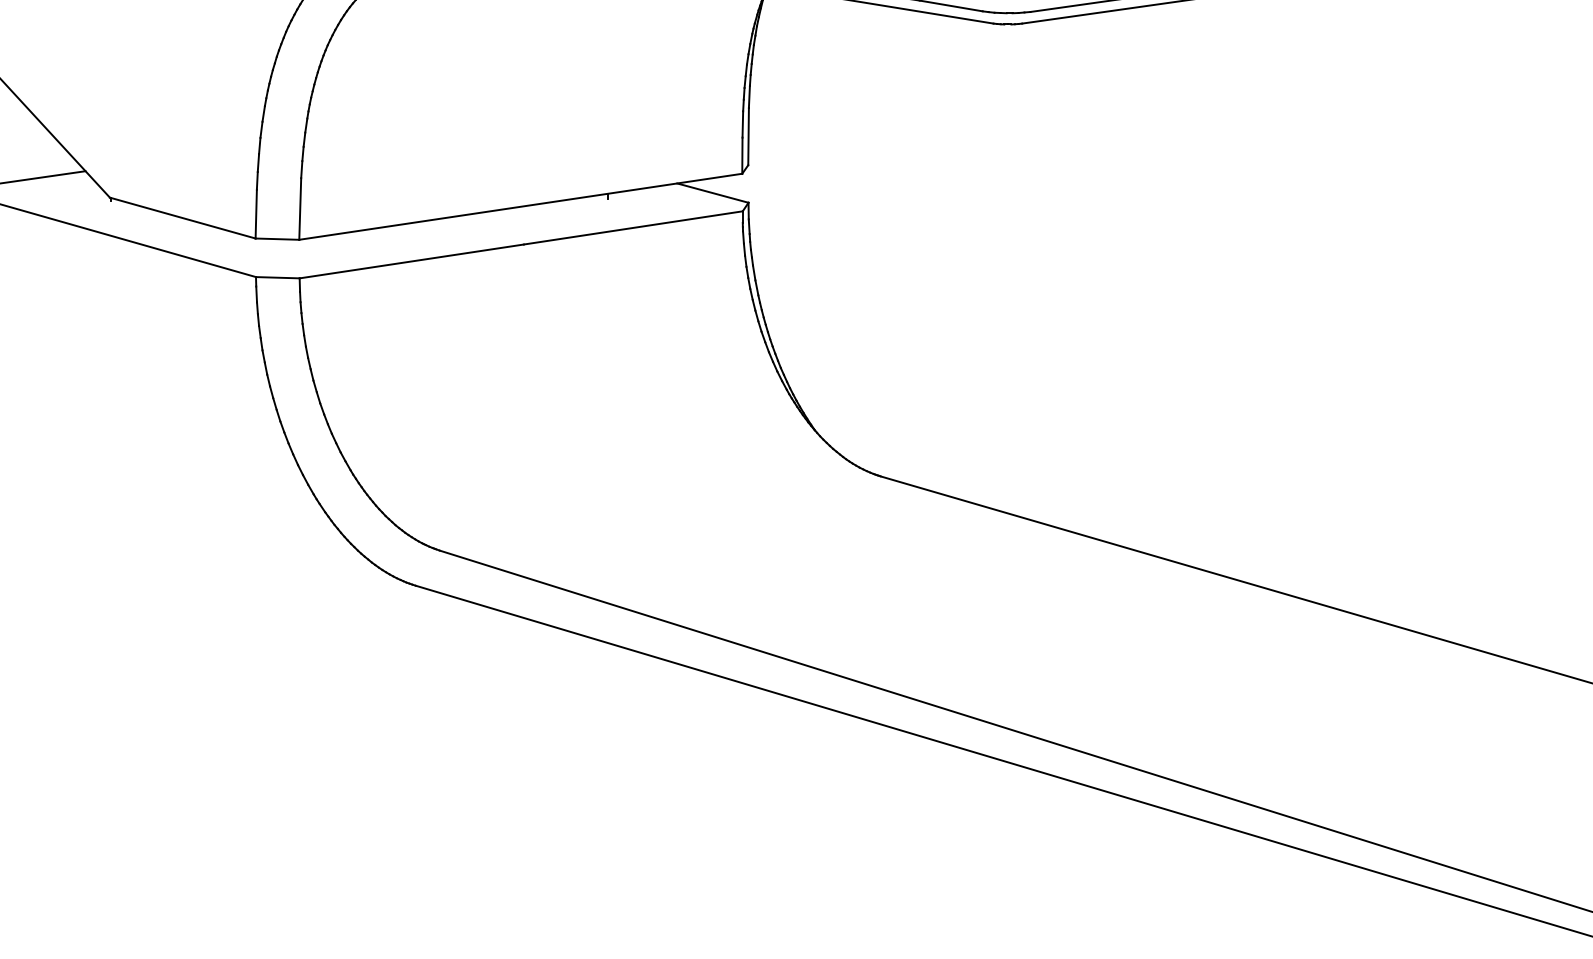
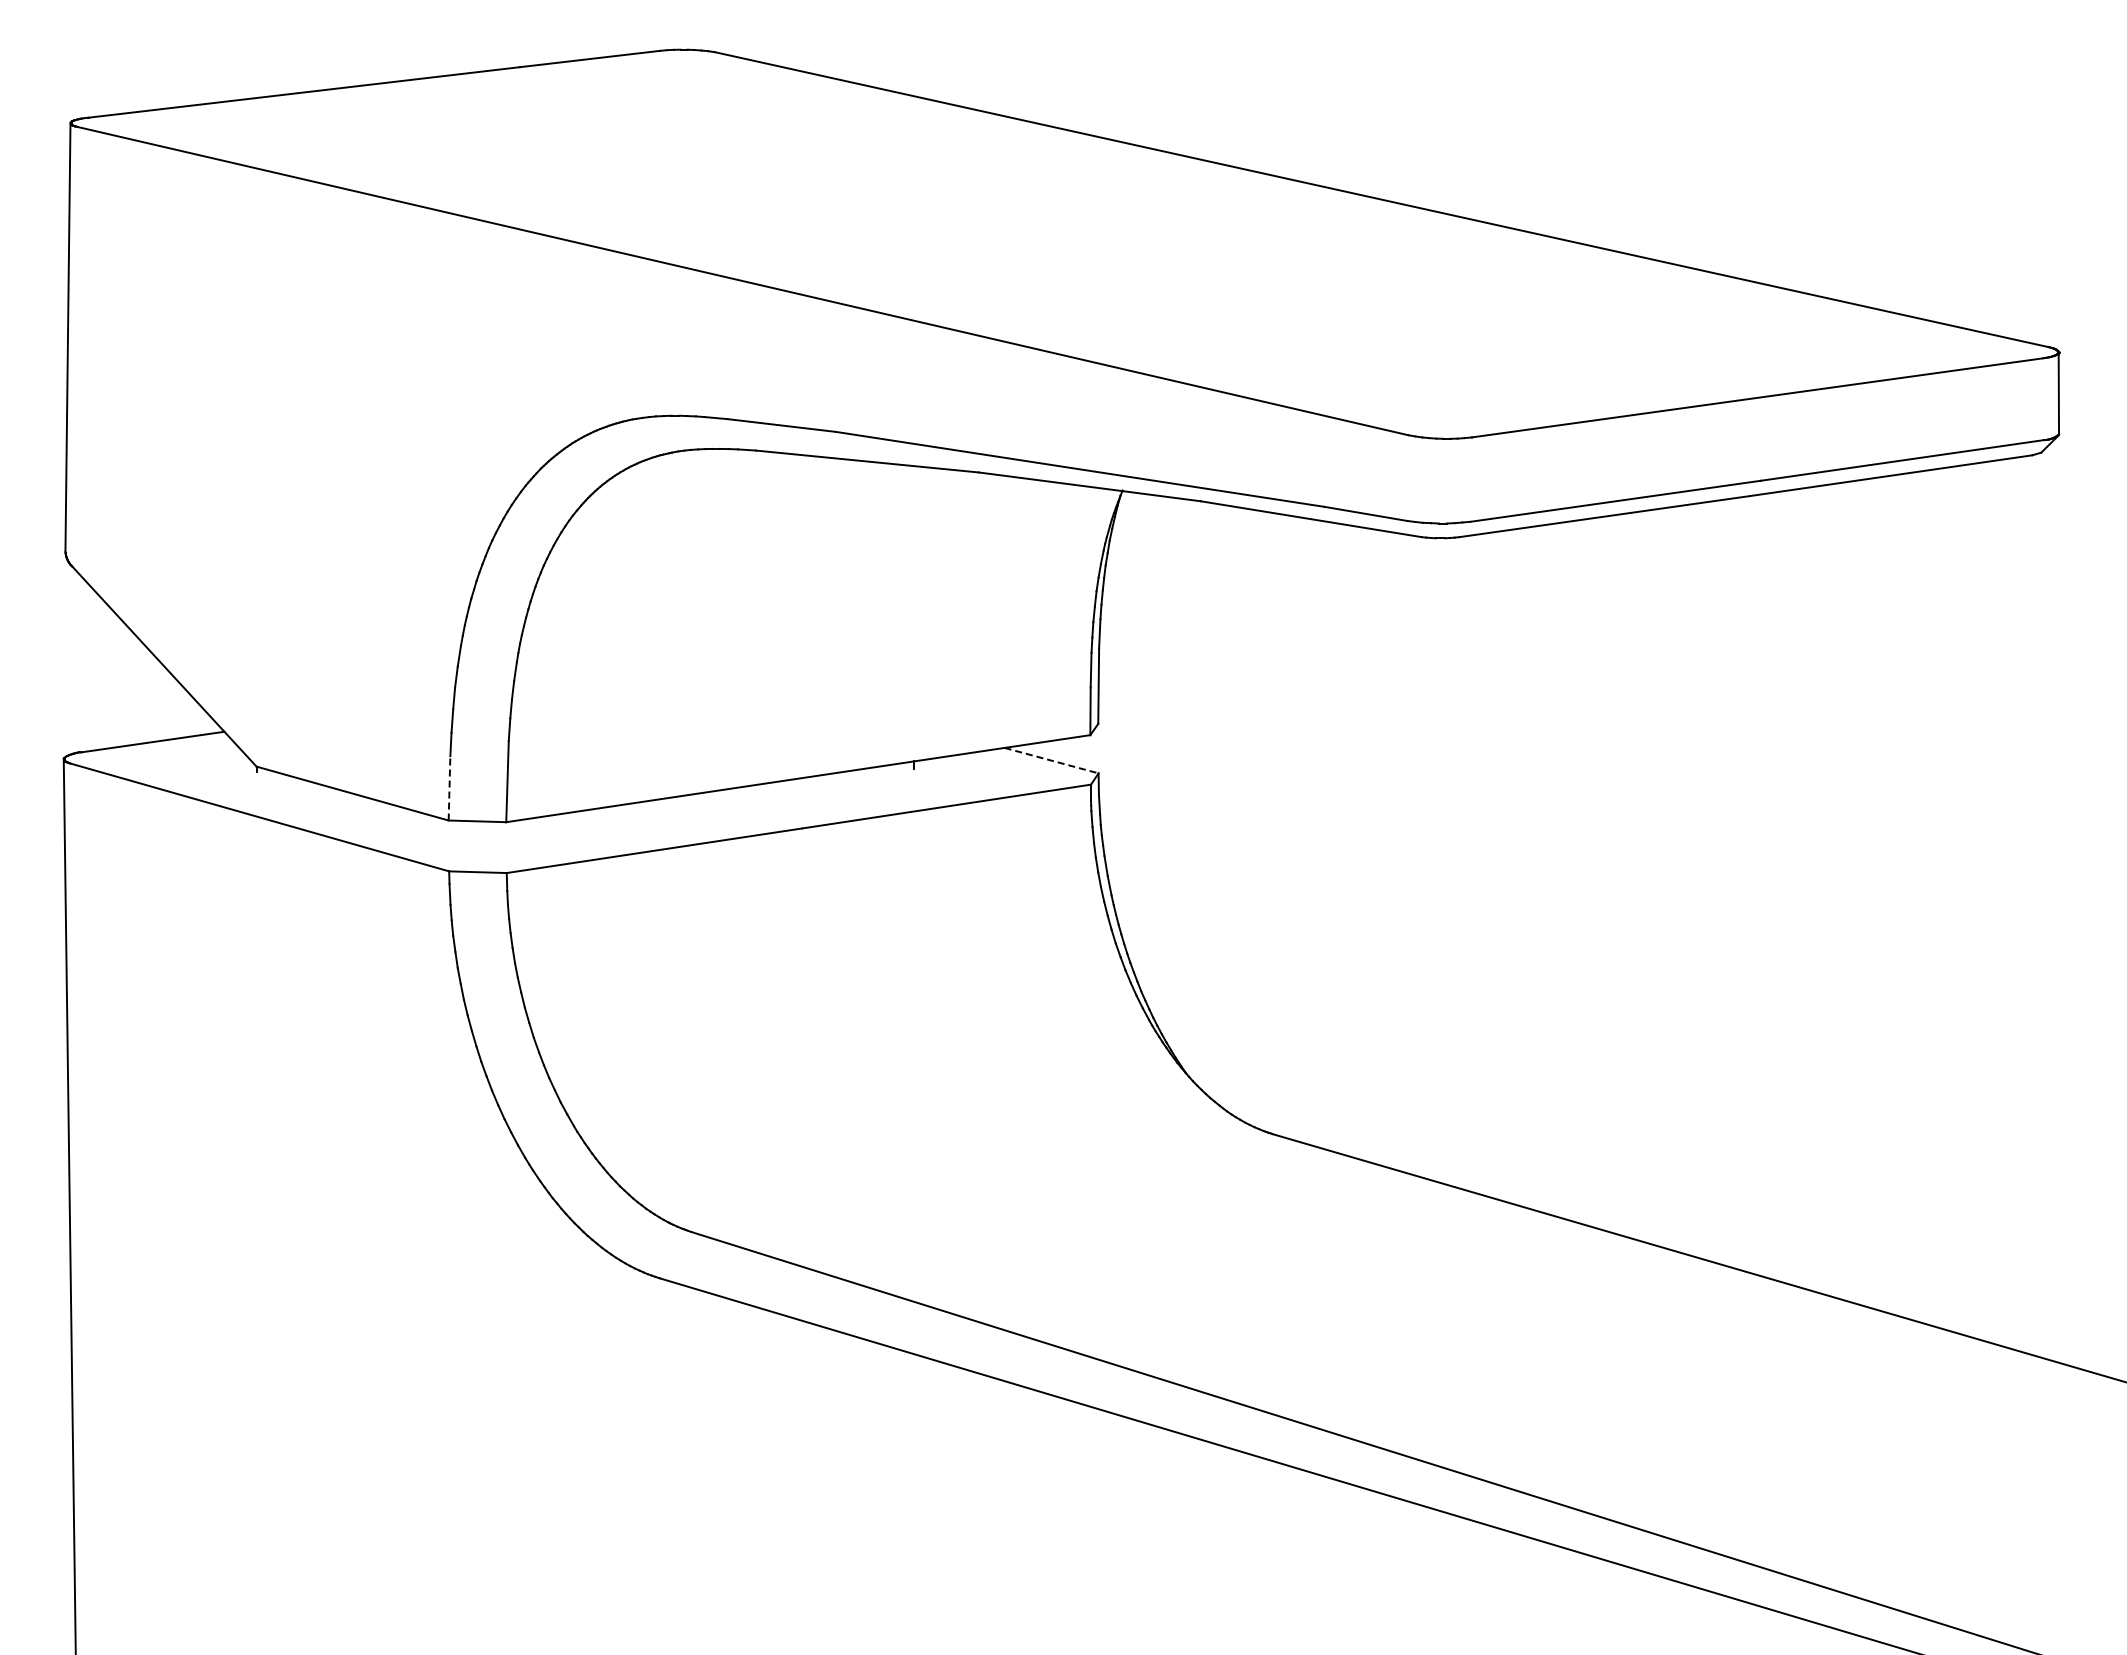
line: (712, 193) -> (1051, 760), solid -> dashed
line: (256, 213) -> (449, 787), solid -> dashed

